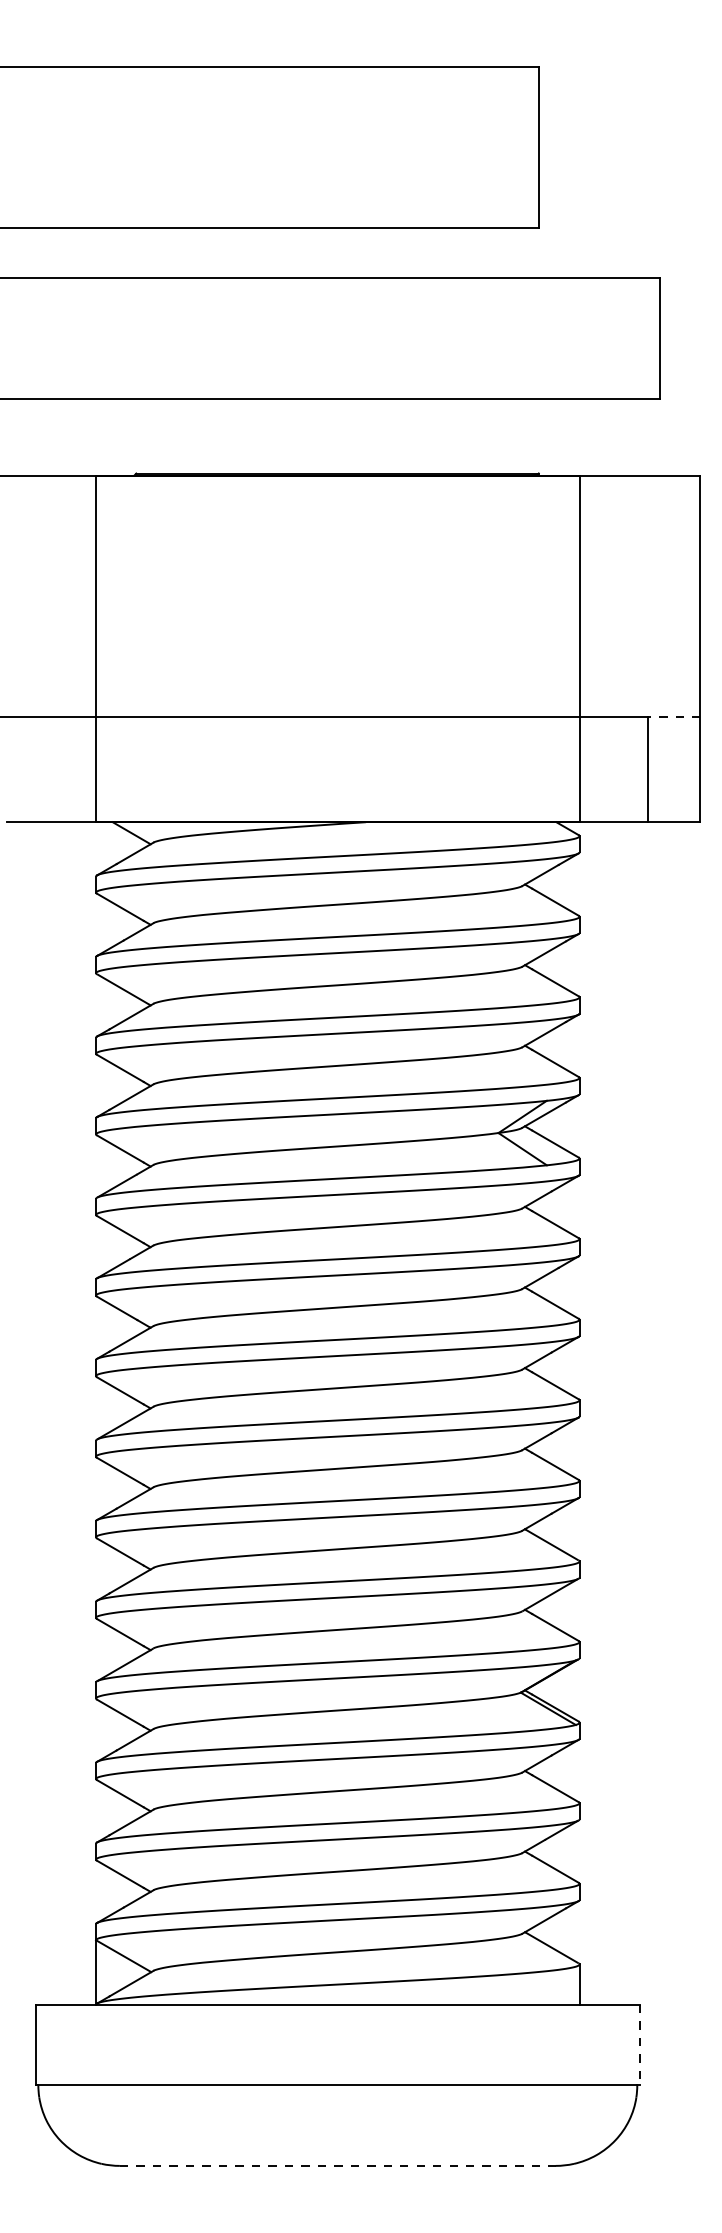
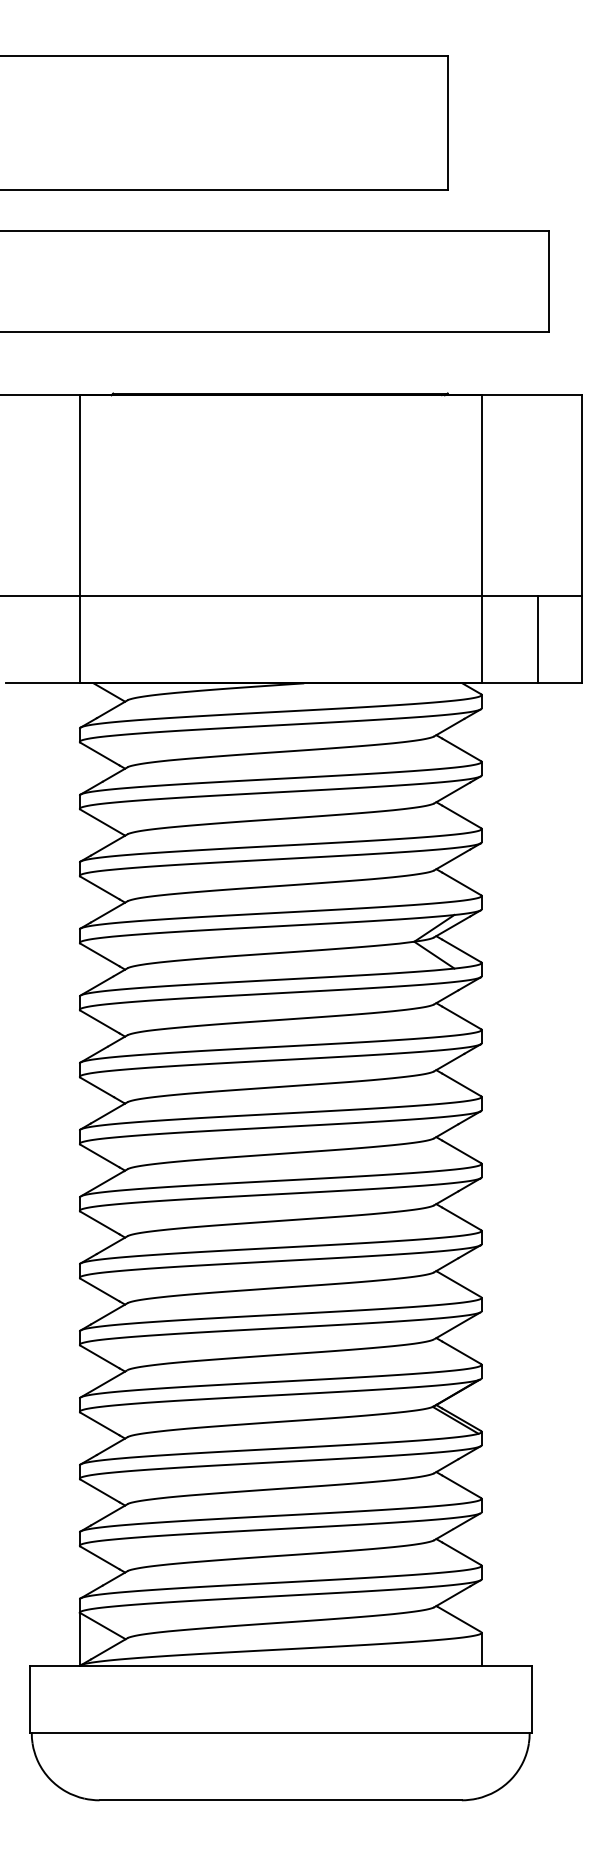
line: (674, 717) -> (560, 596), dashed -> solid
line: (639, 2045) -> (531, 1700), dashed -> solid
line: (338, 2166) -> (281, 1800), dashed -> solid

